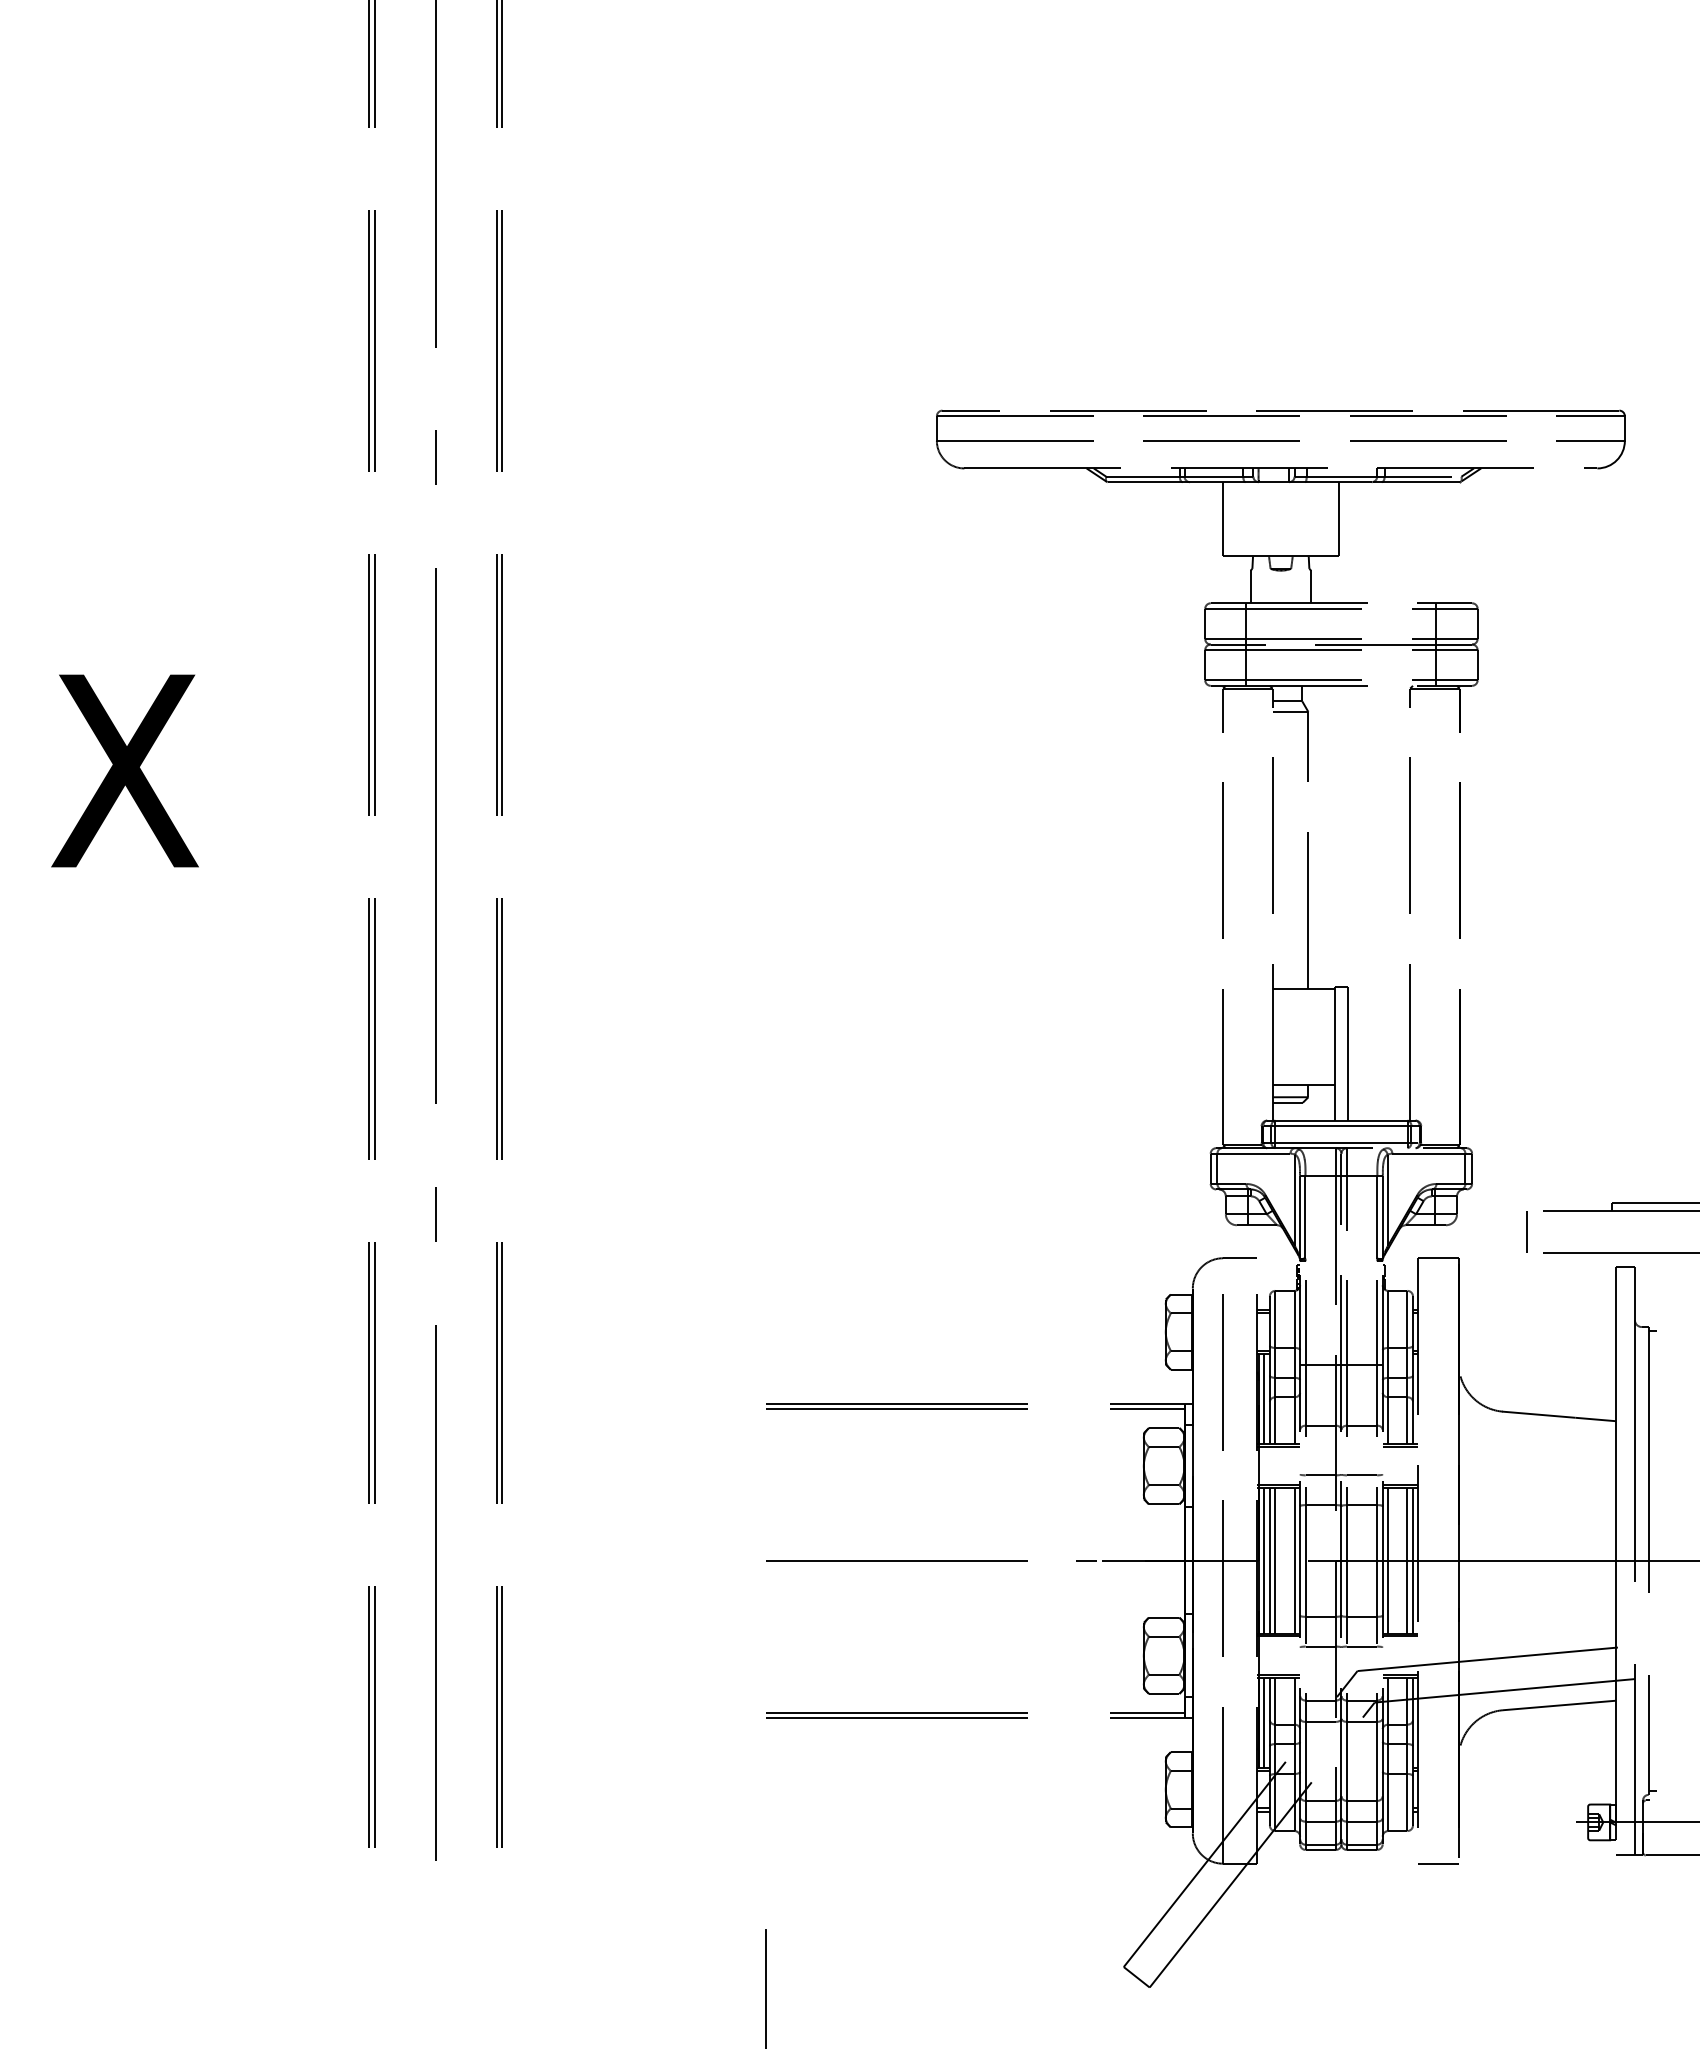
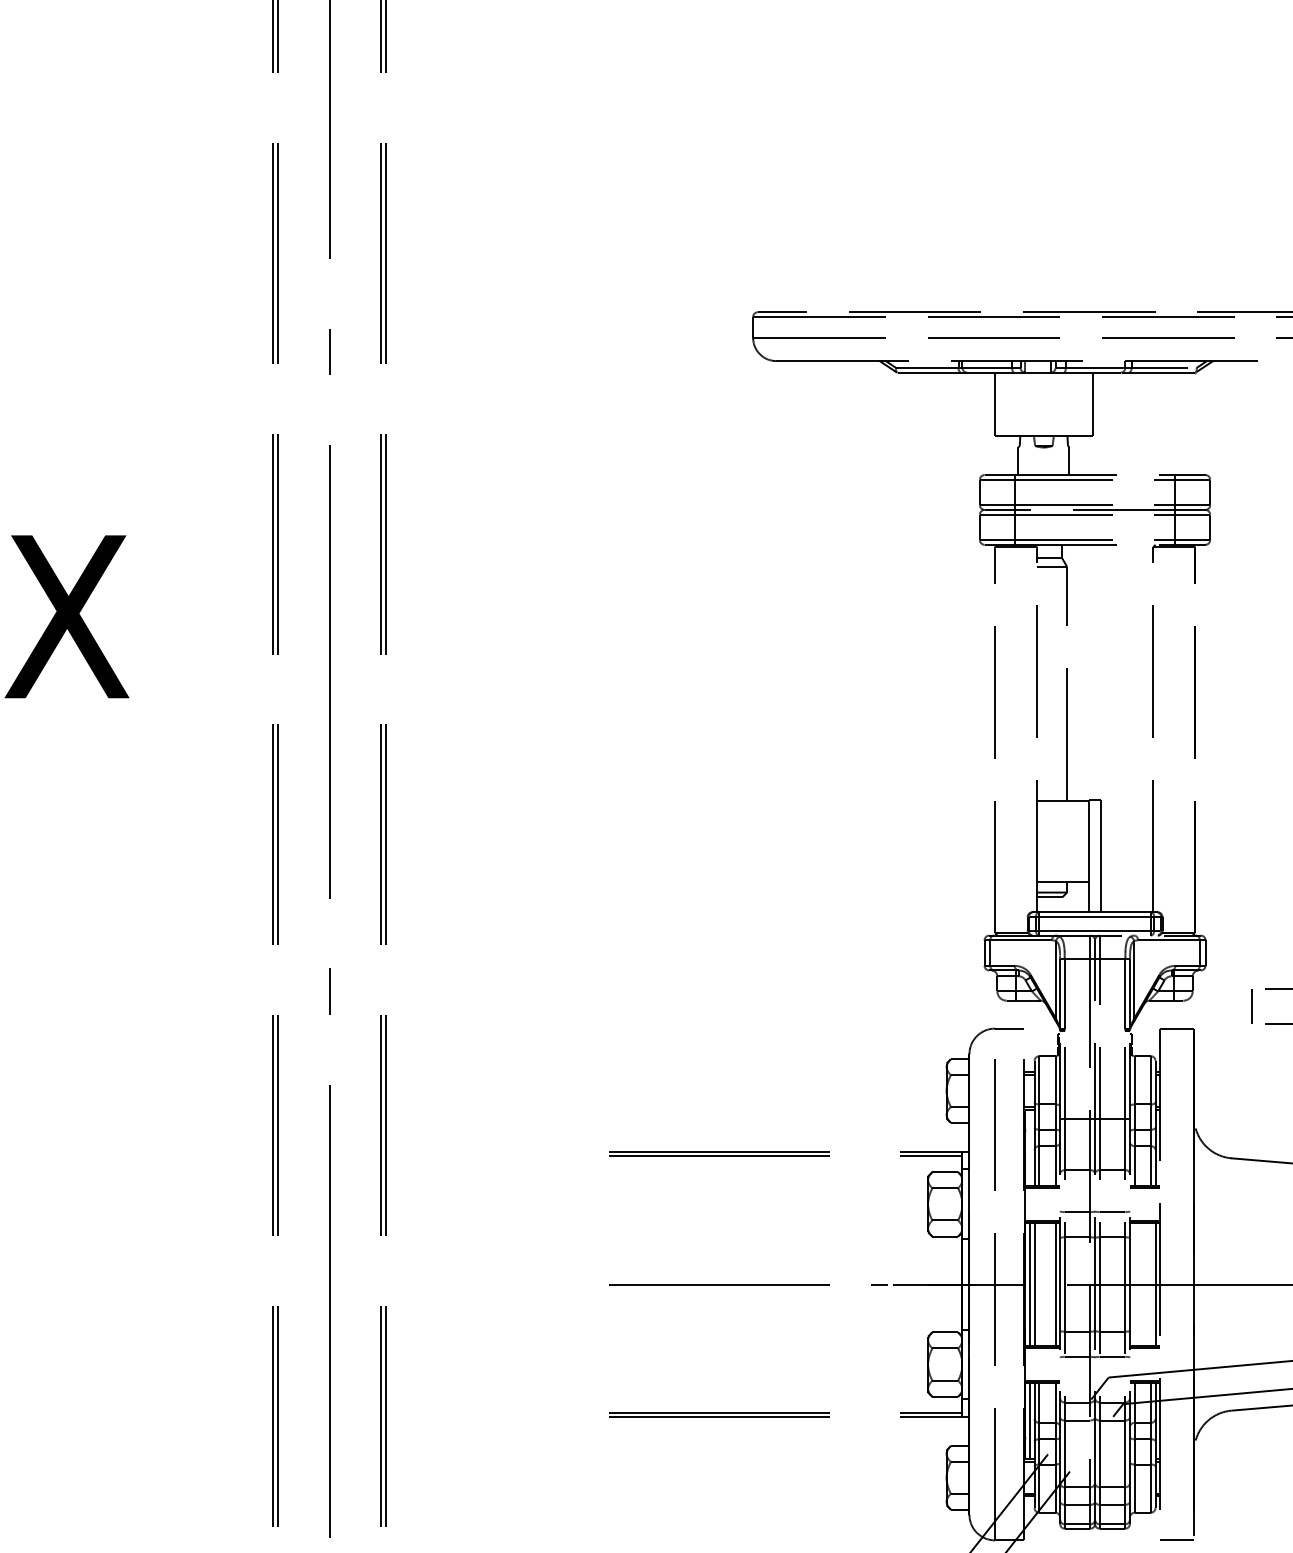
line: (1264, 1399) -> (1030, 1148), removed
line: (1275, 1560) -> (1039, 1284), removed
line: (1388, 1560) -> (1134, 1284), removed
line: (1407, 1560) -> (1150, 1284), removed

